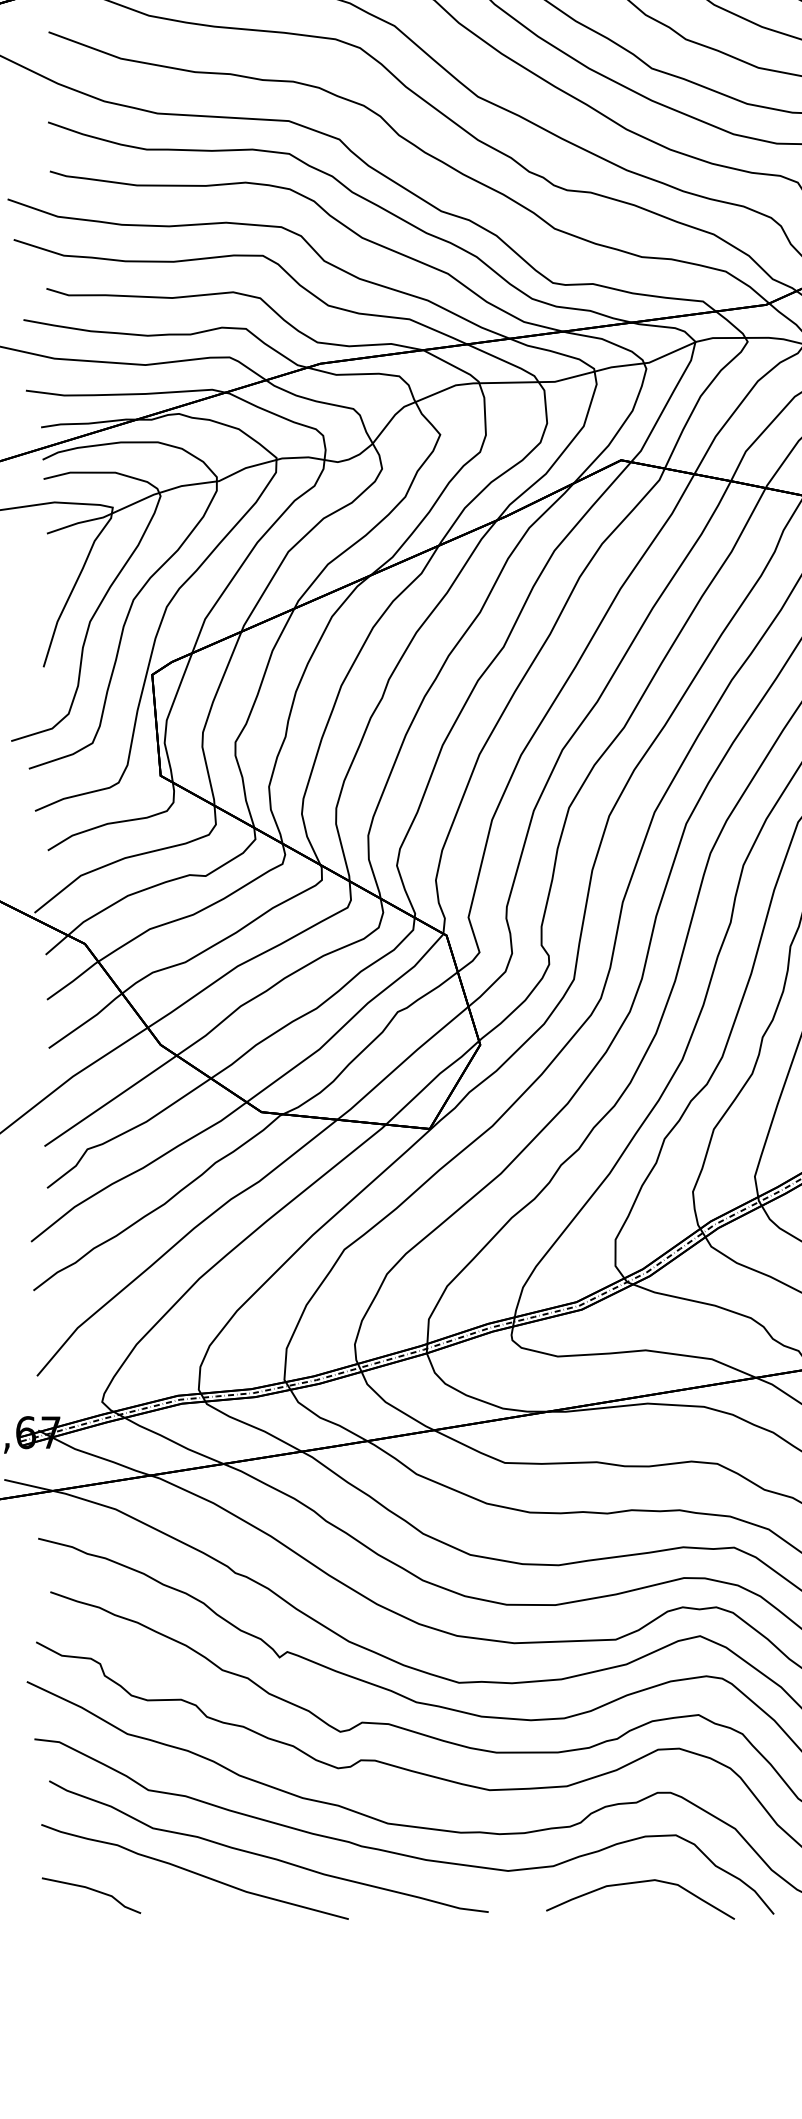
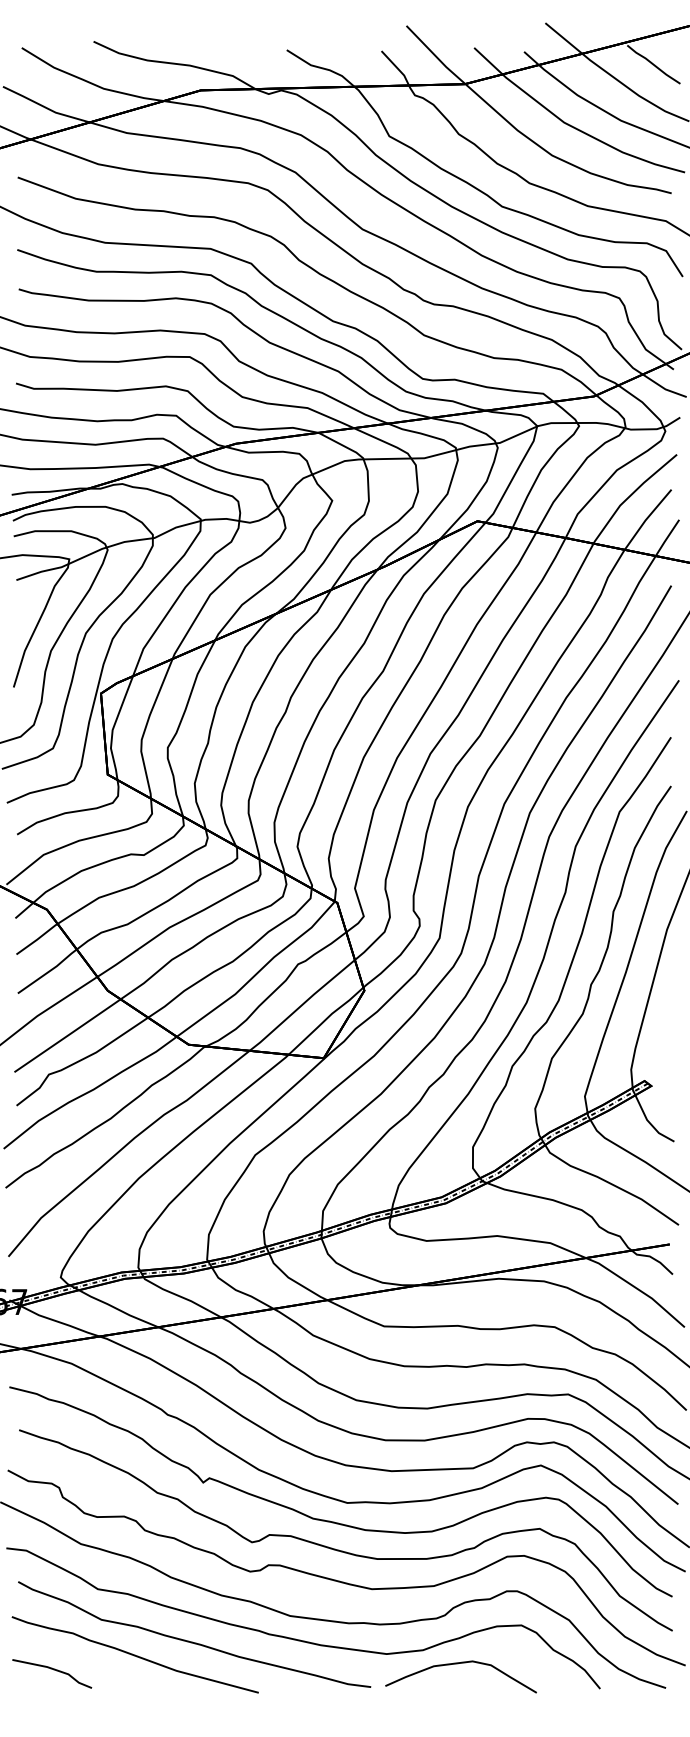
curve: (637, 1883) -> (458, 1664), moved

